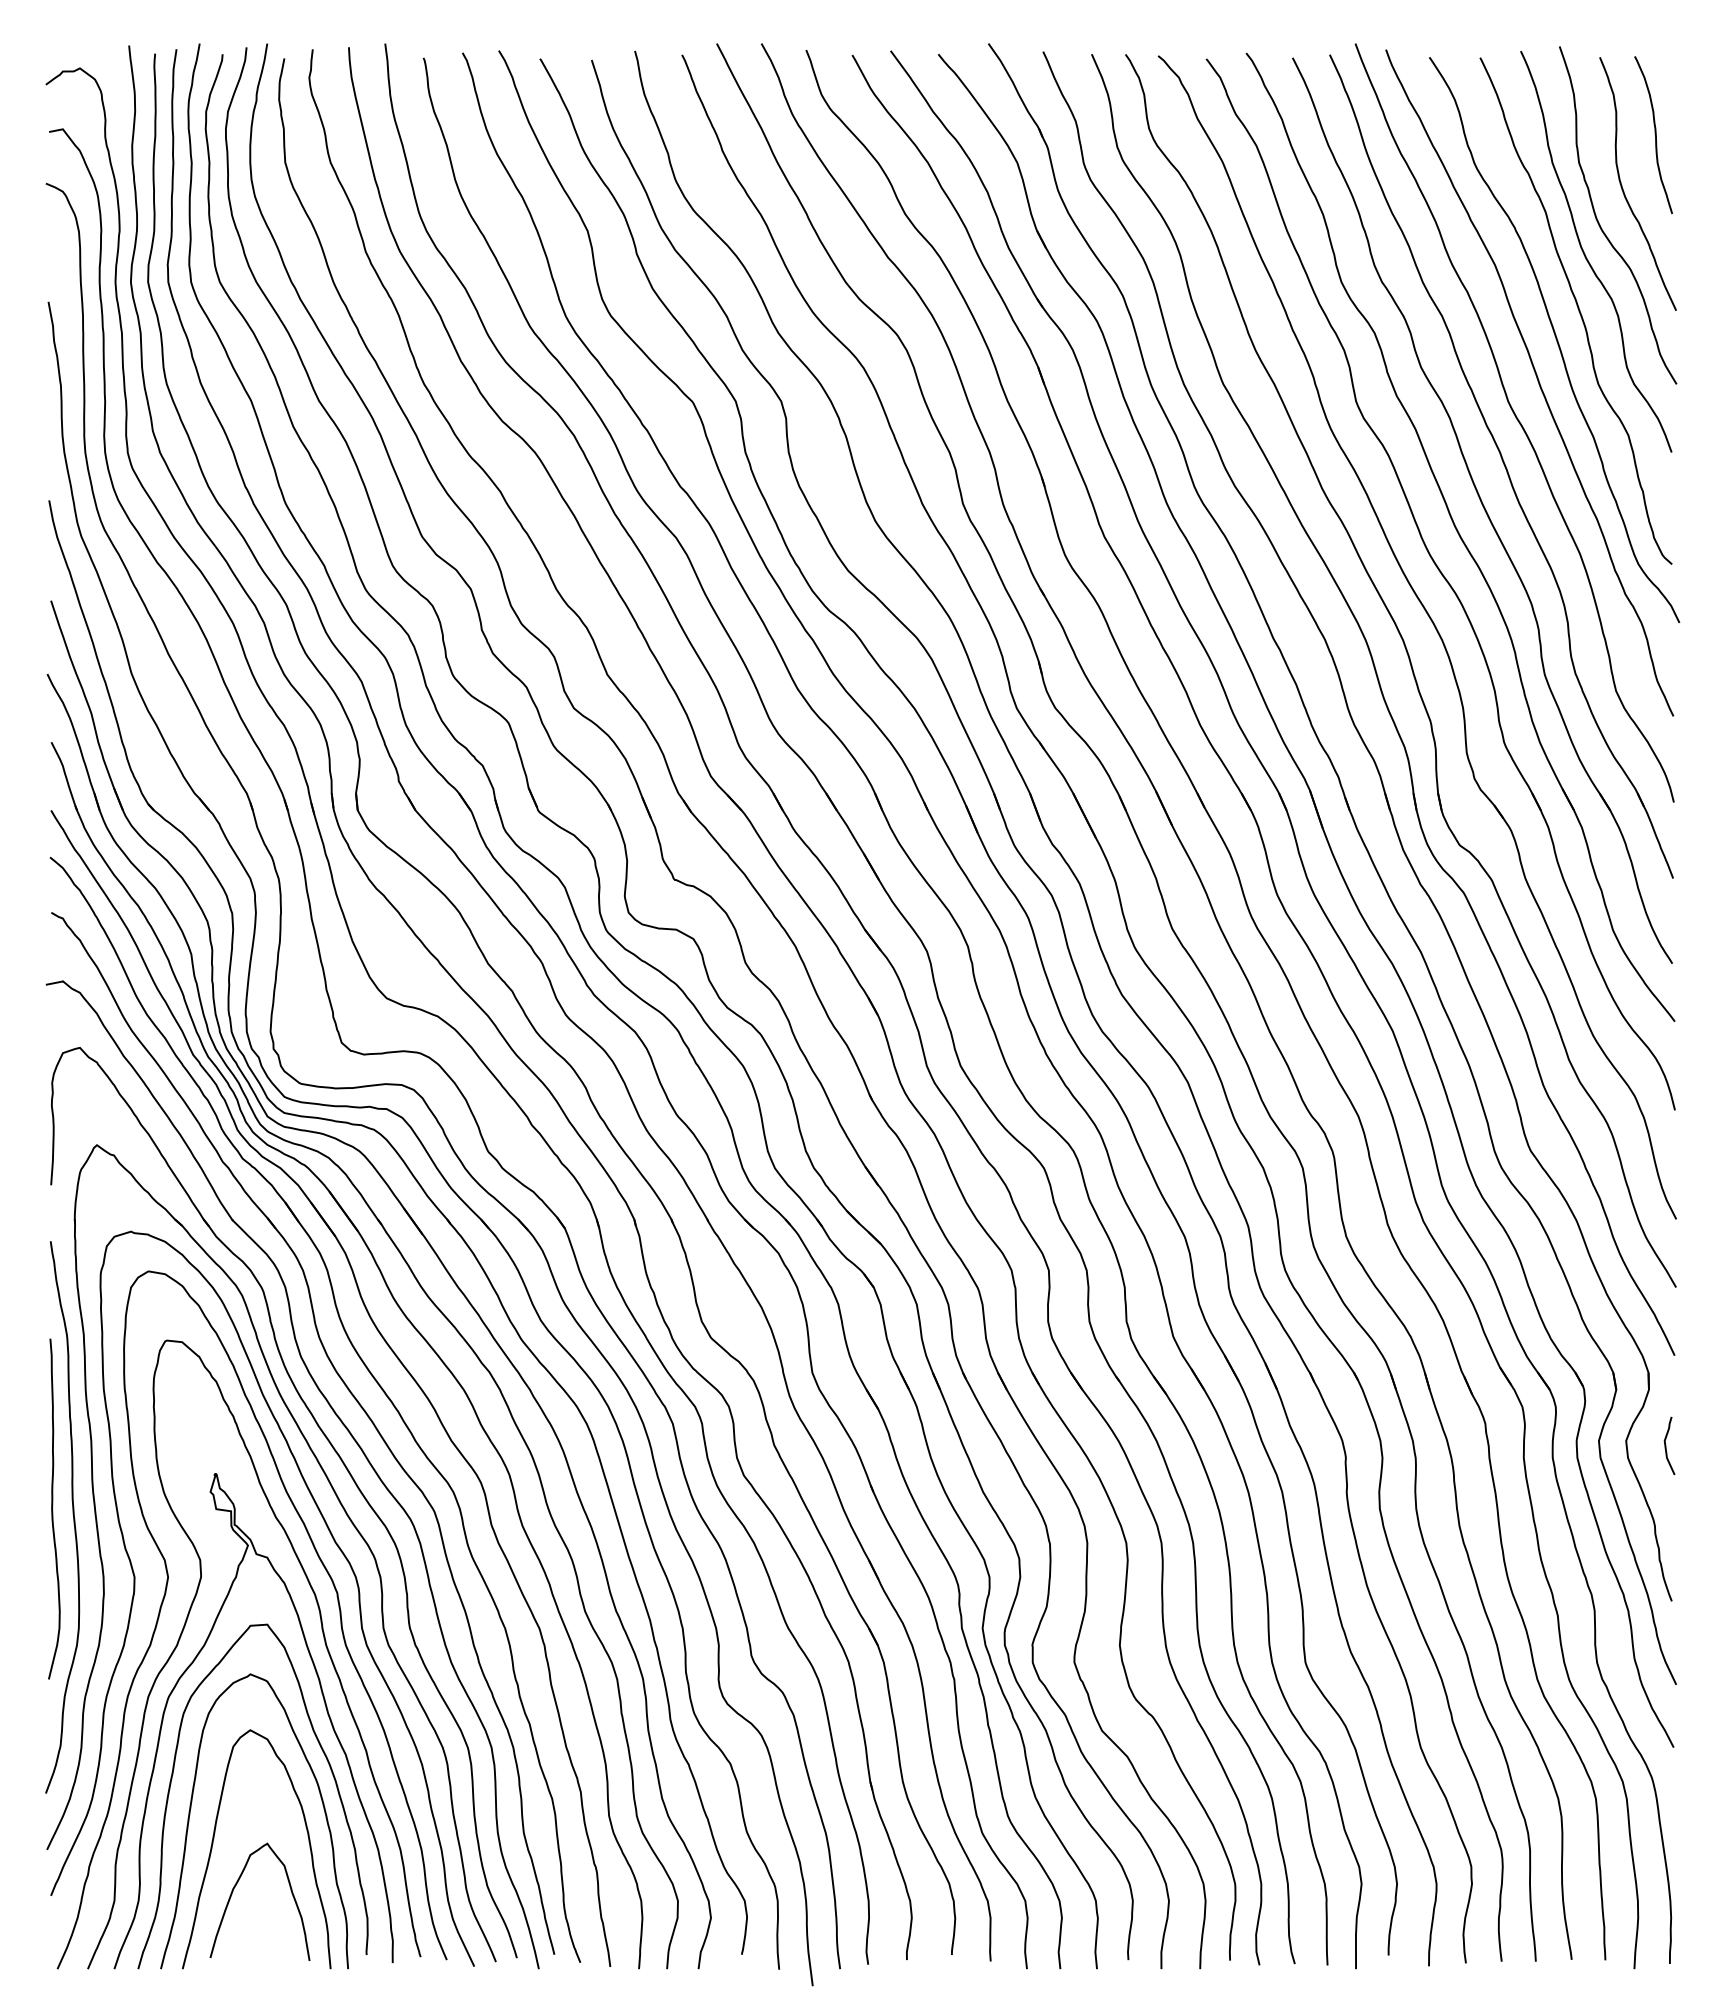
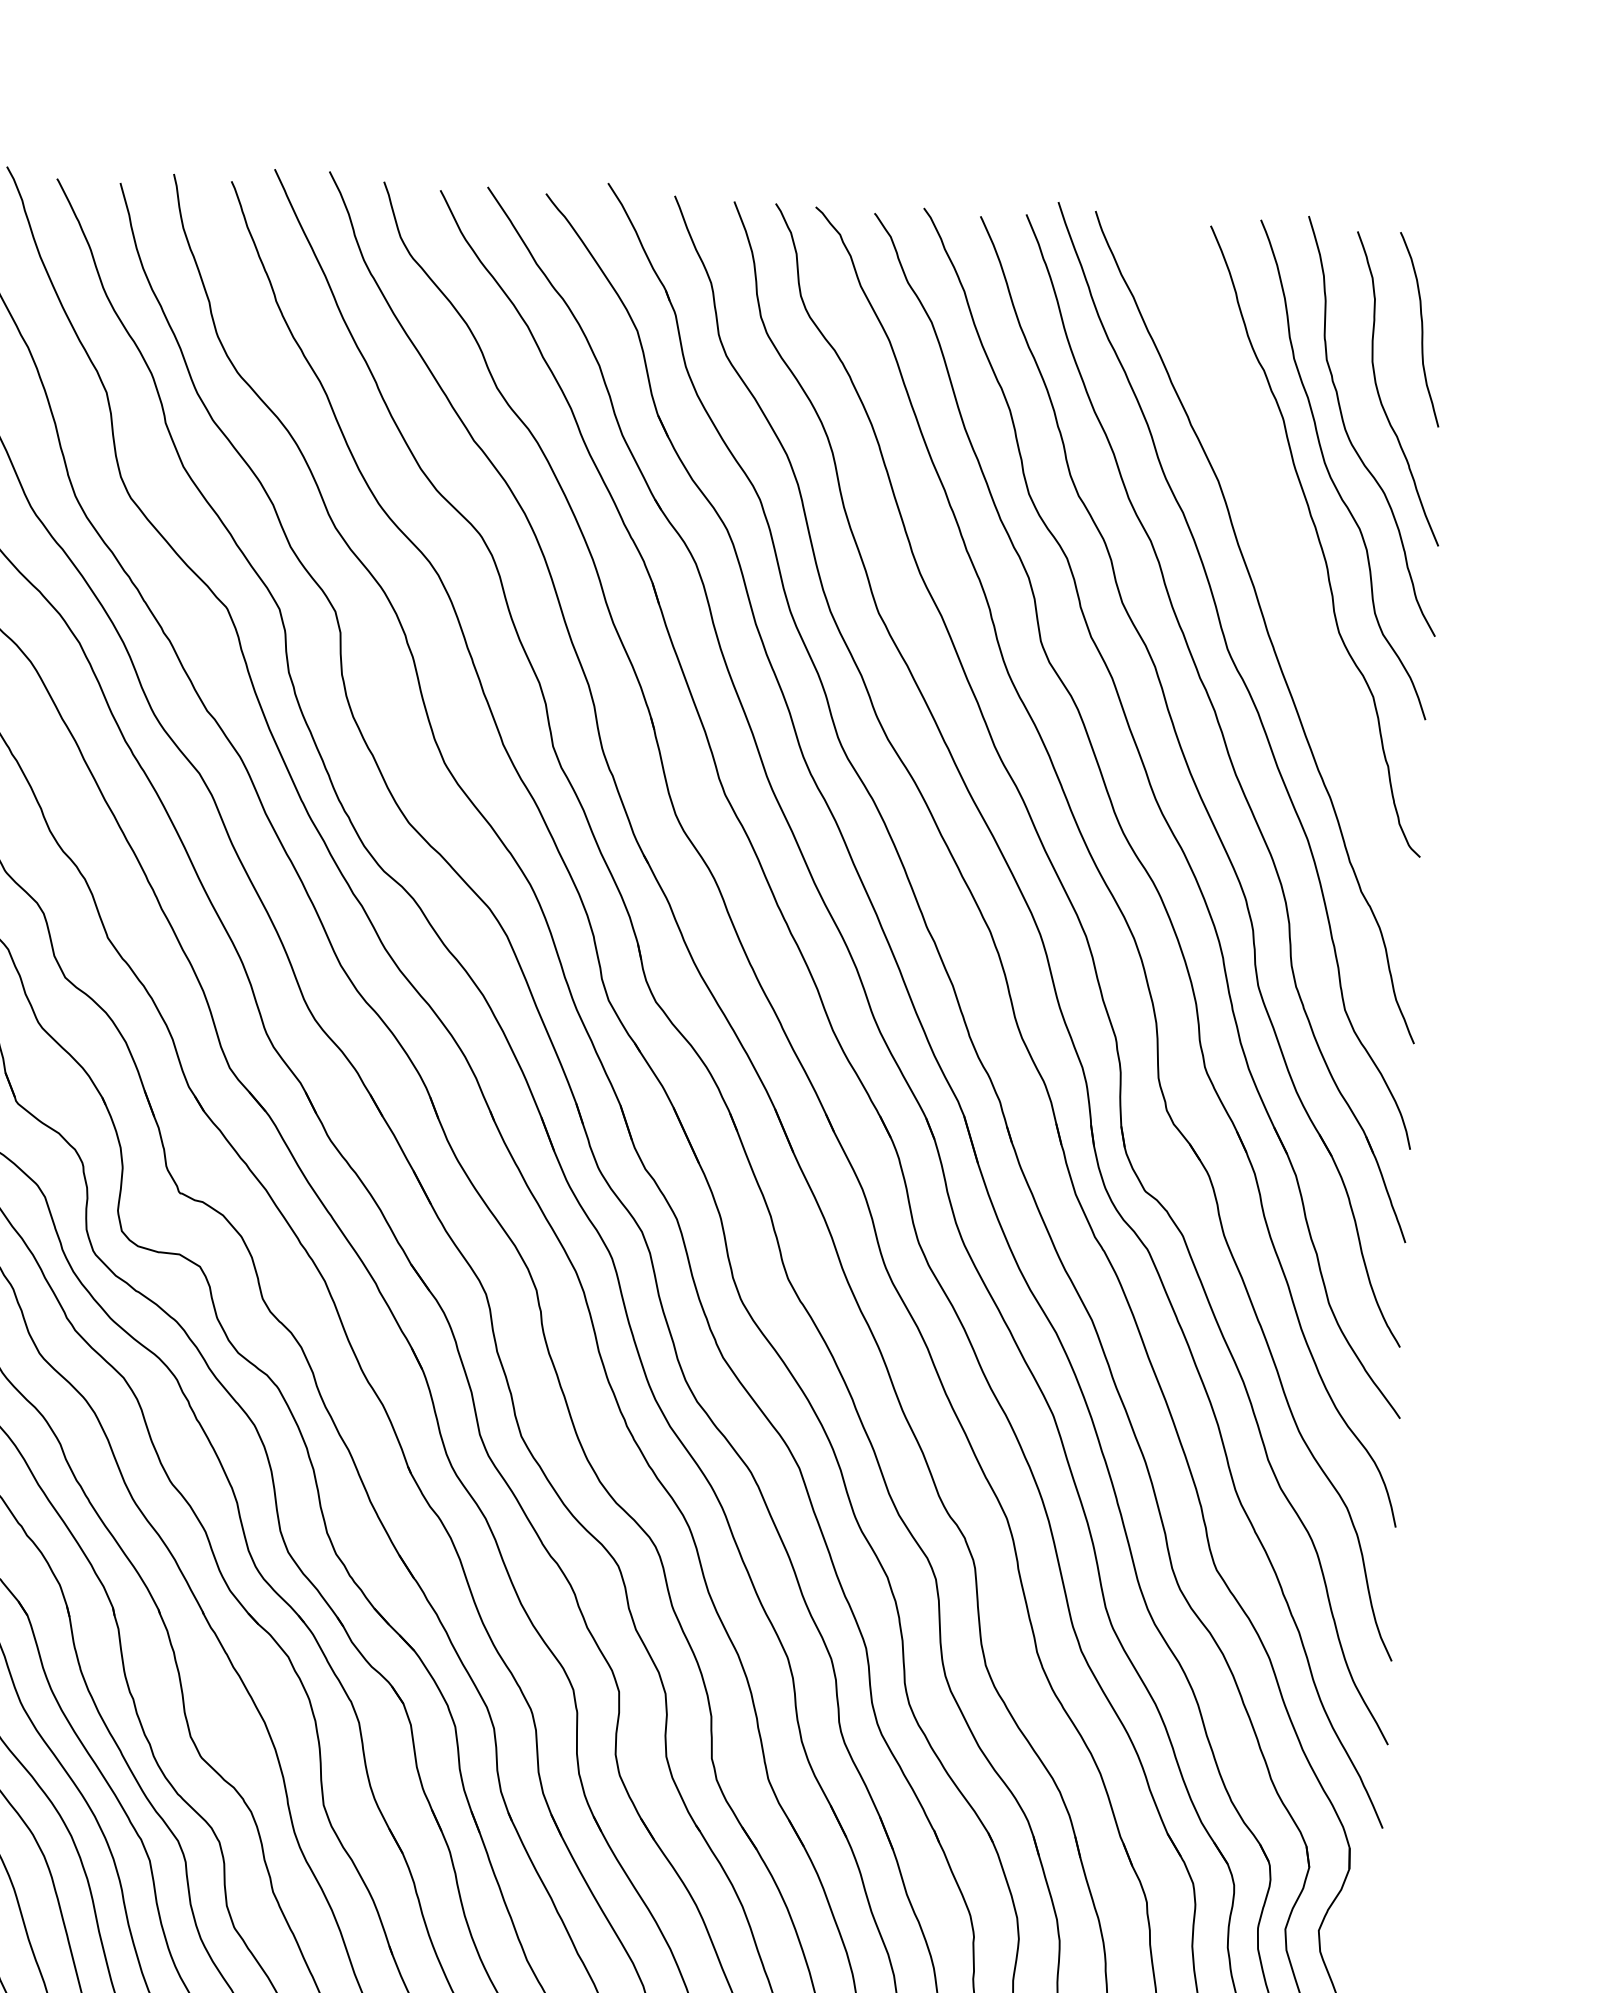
curve: (1555, 339) -> (1288, 575), removed
curve: (1666, 1445) -> (1368, 1938), removed

